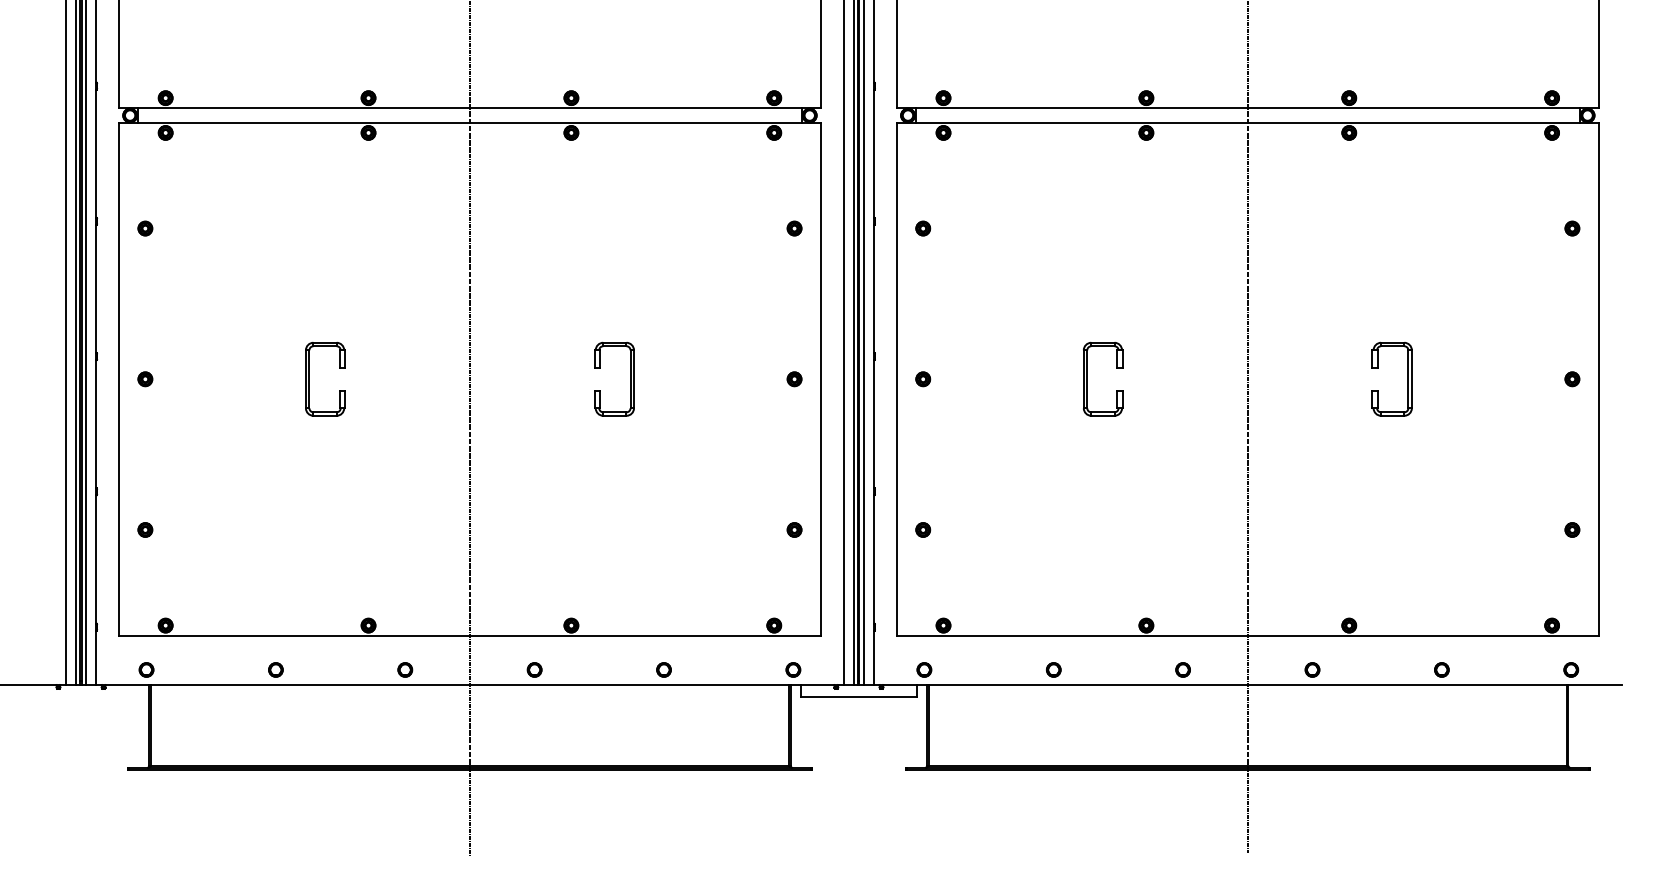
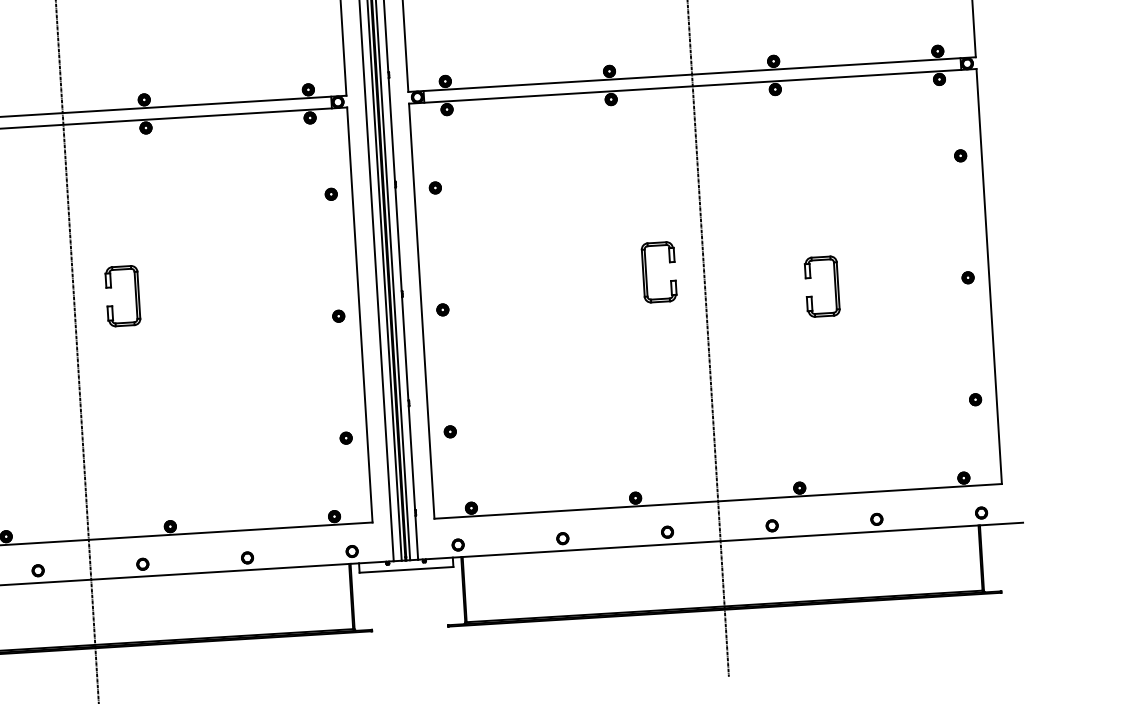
part: (630, 378) -> (135, 294), moved
part: (1087, 378) -> (646, 272), moved

